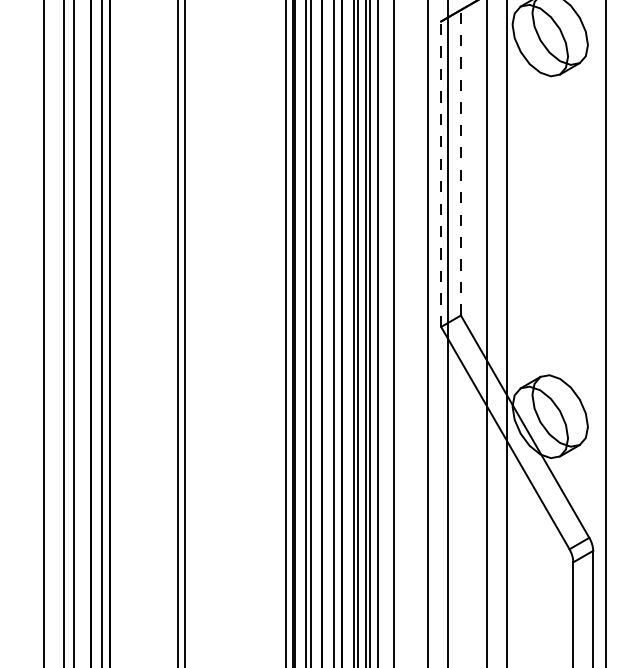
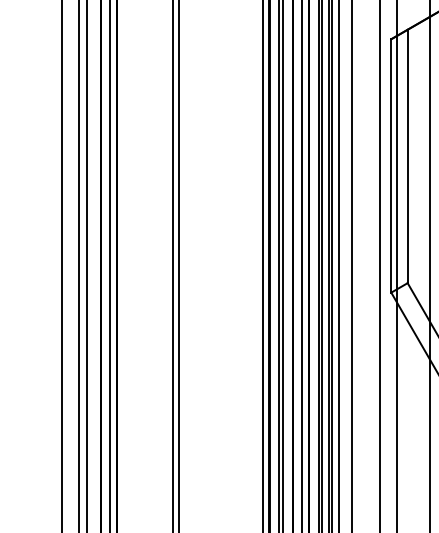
line: (460, 162) -> (407, 156), dashed -> solid
line: (441, 174) -> (391, 166), dashed -> solid

